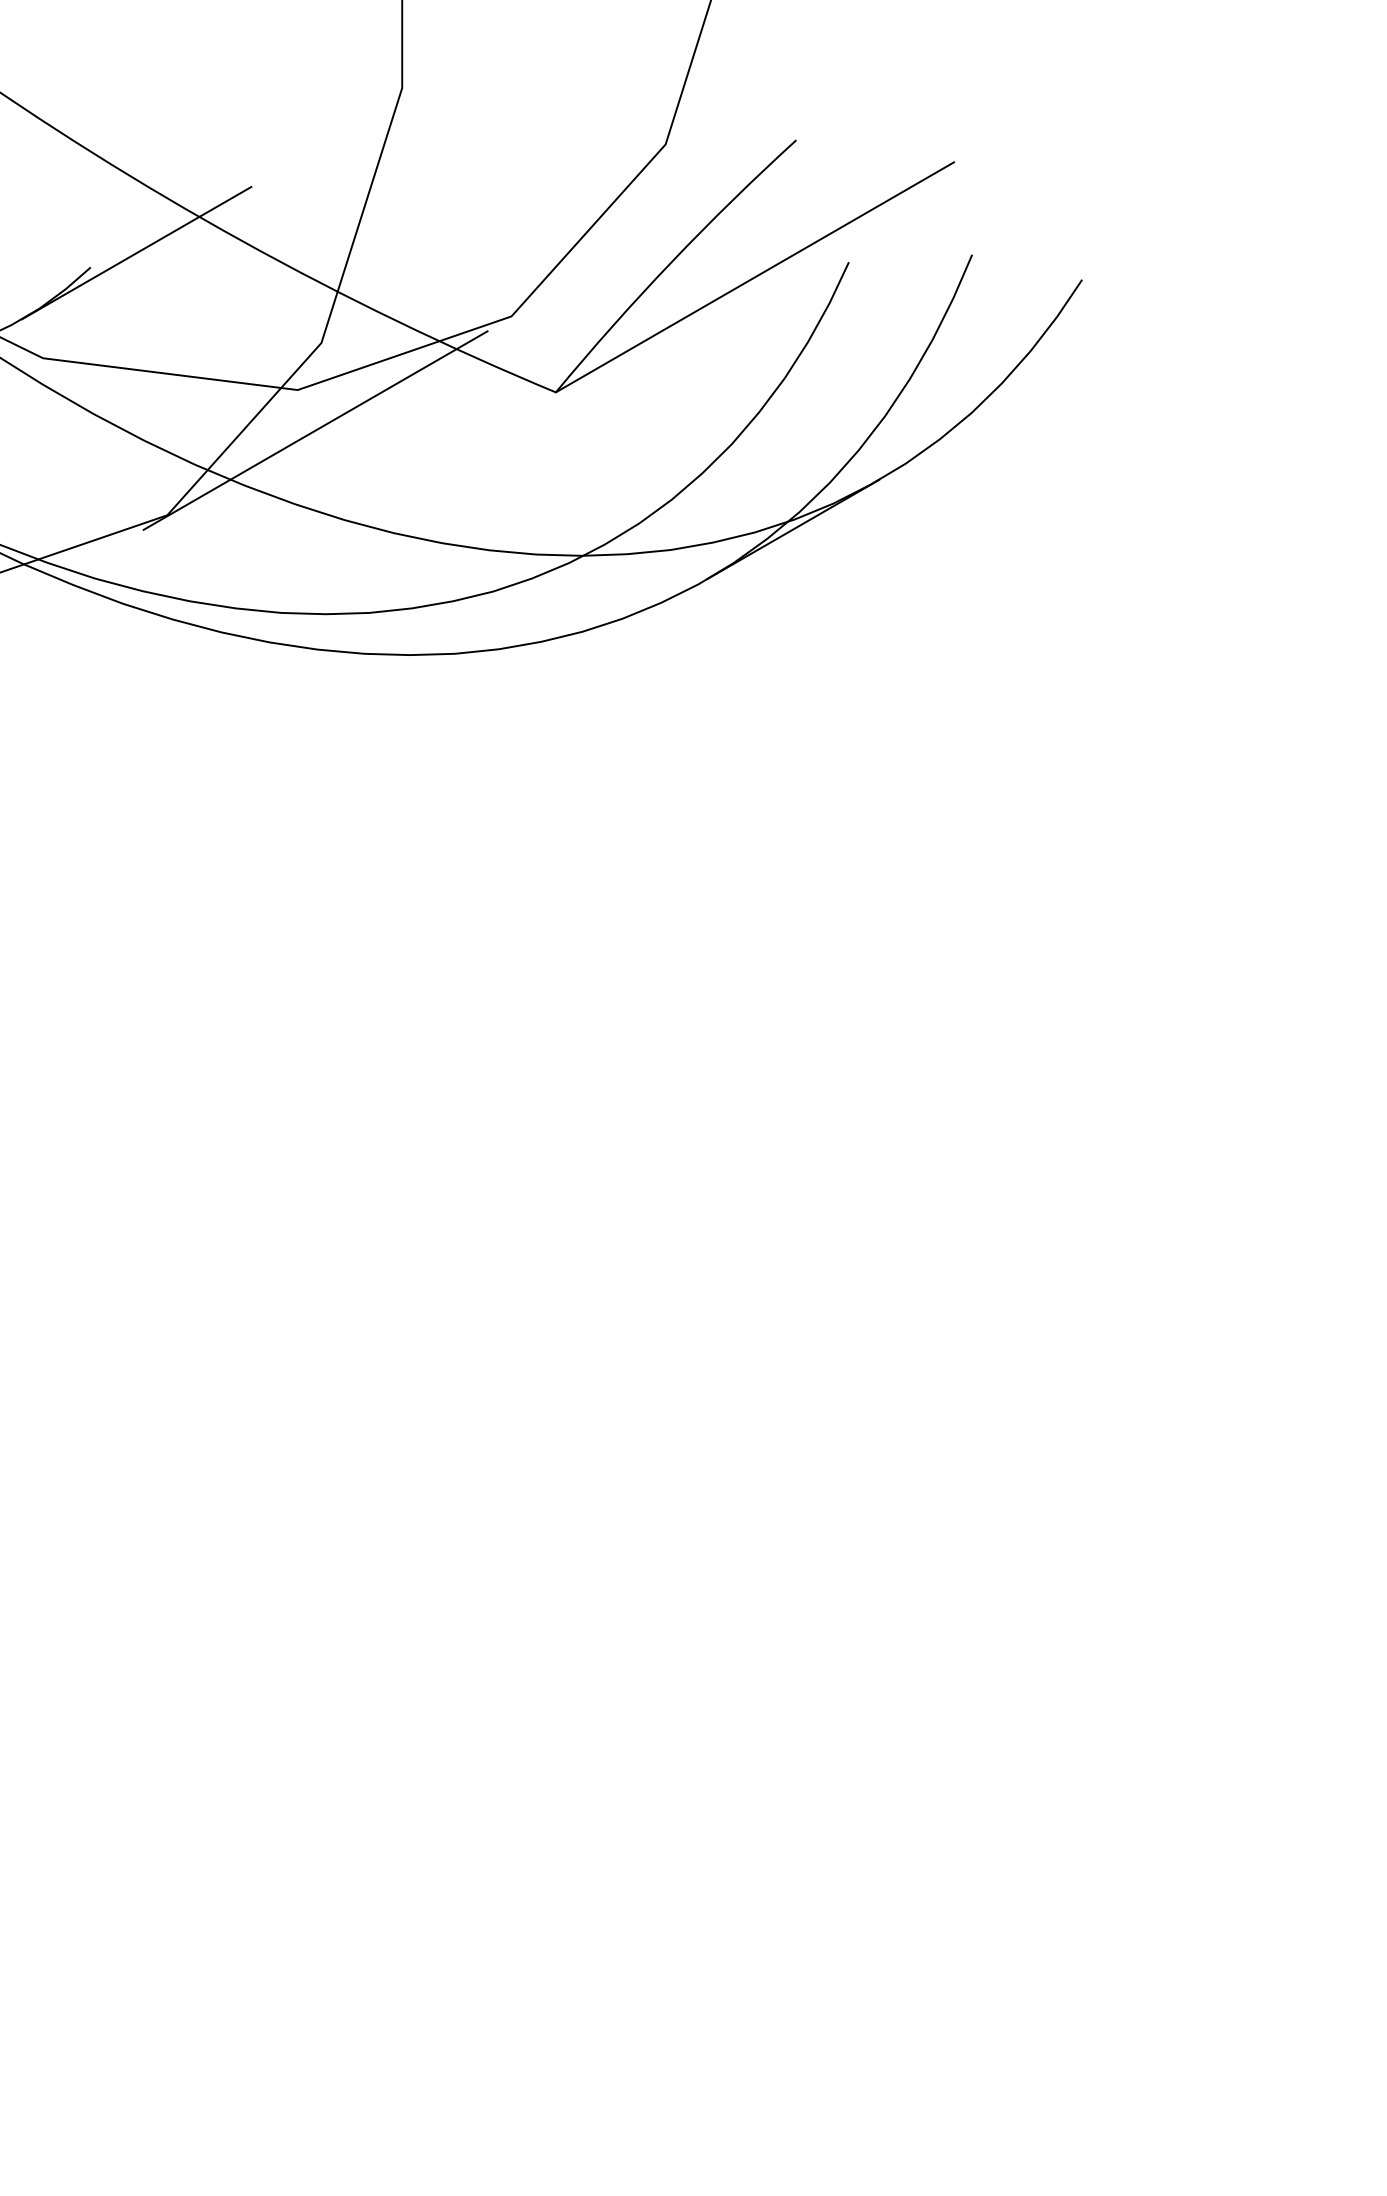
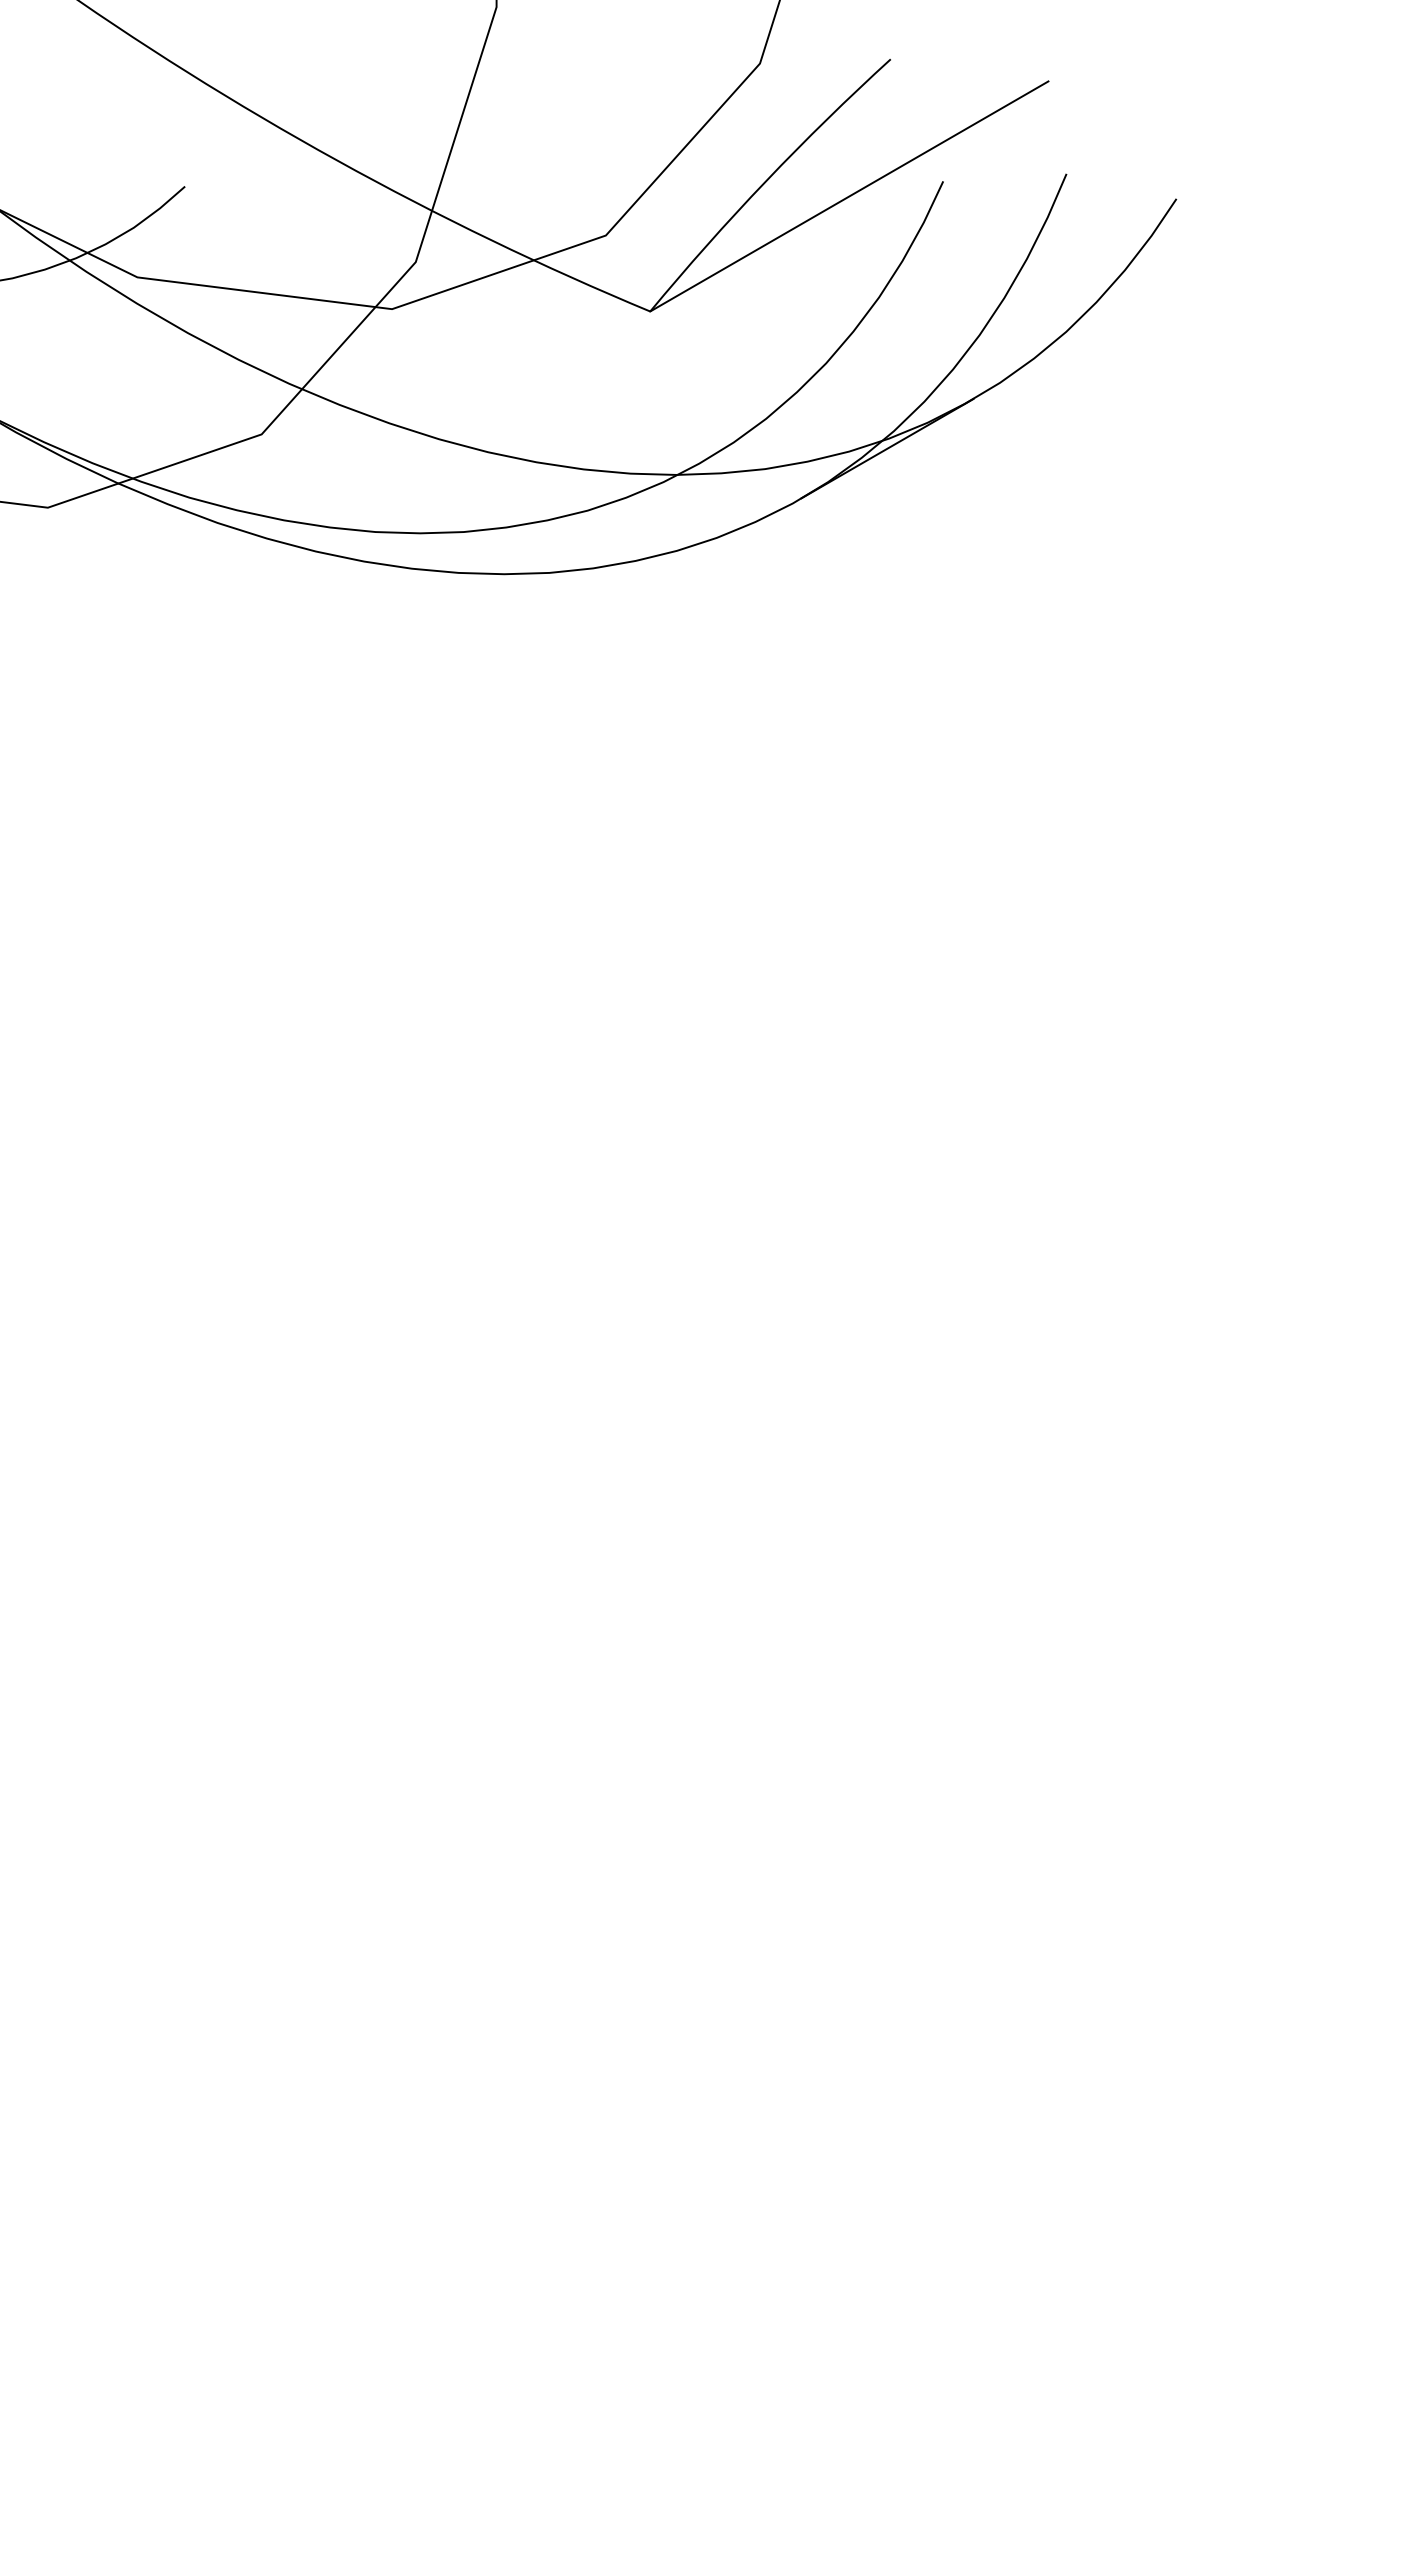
line: (136, 253) -> (230, 172), removed
line: (315, 430) -> (409, 349), removed

